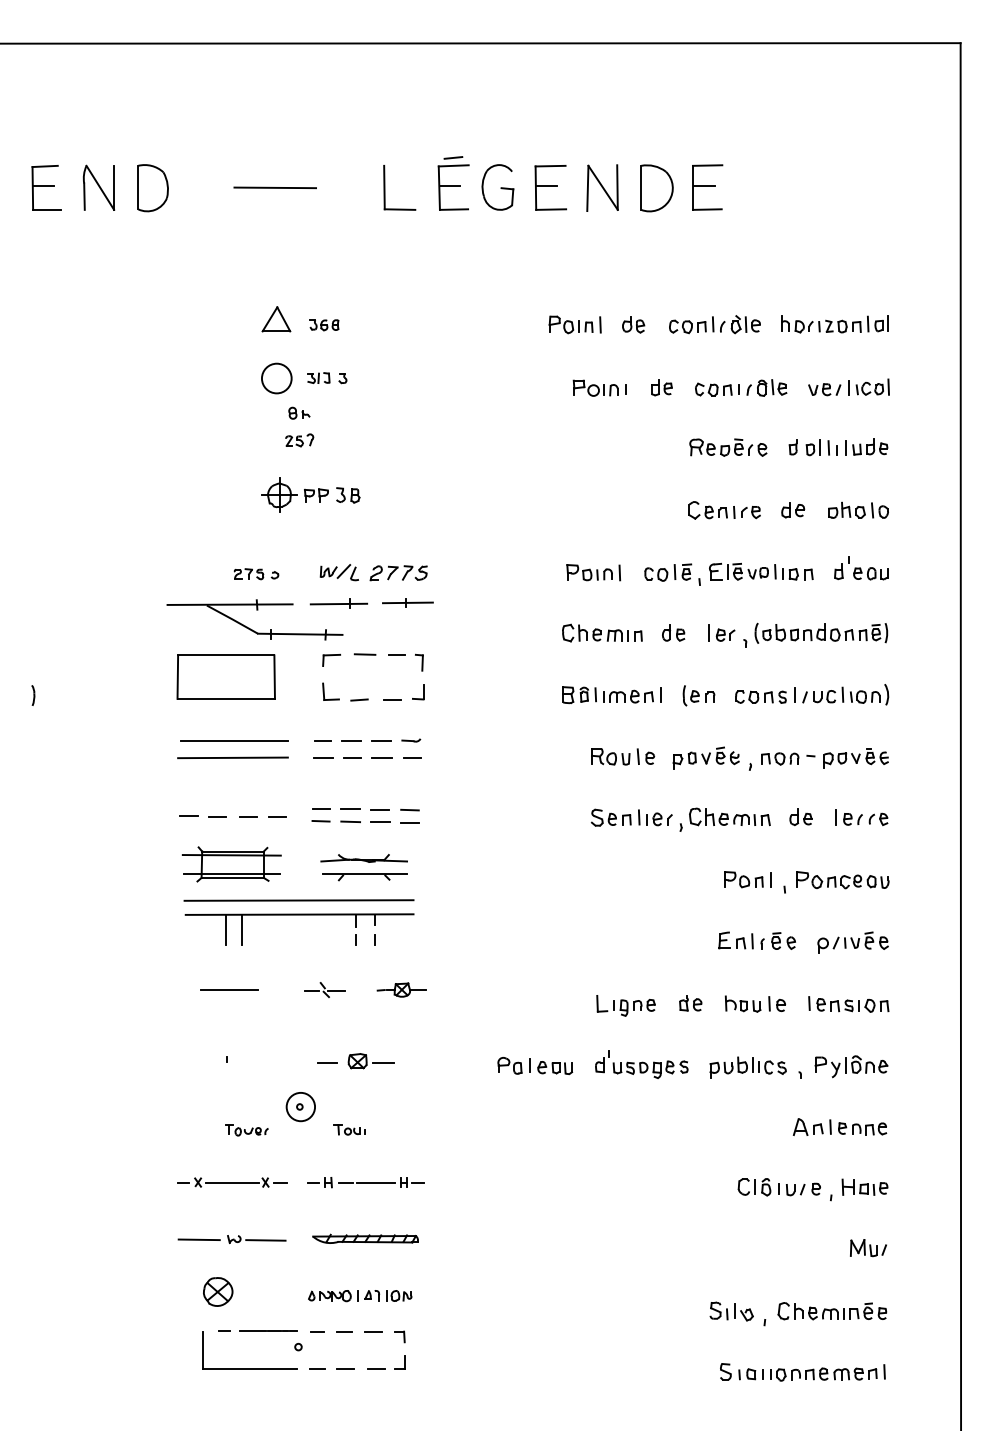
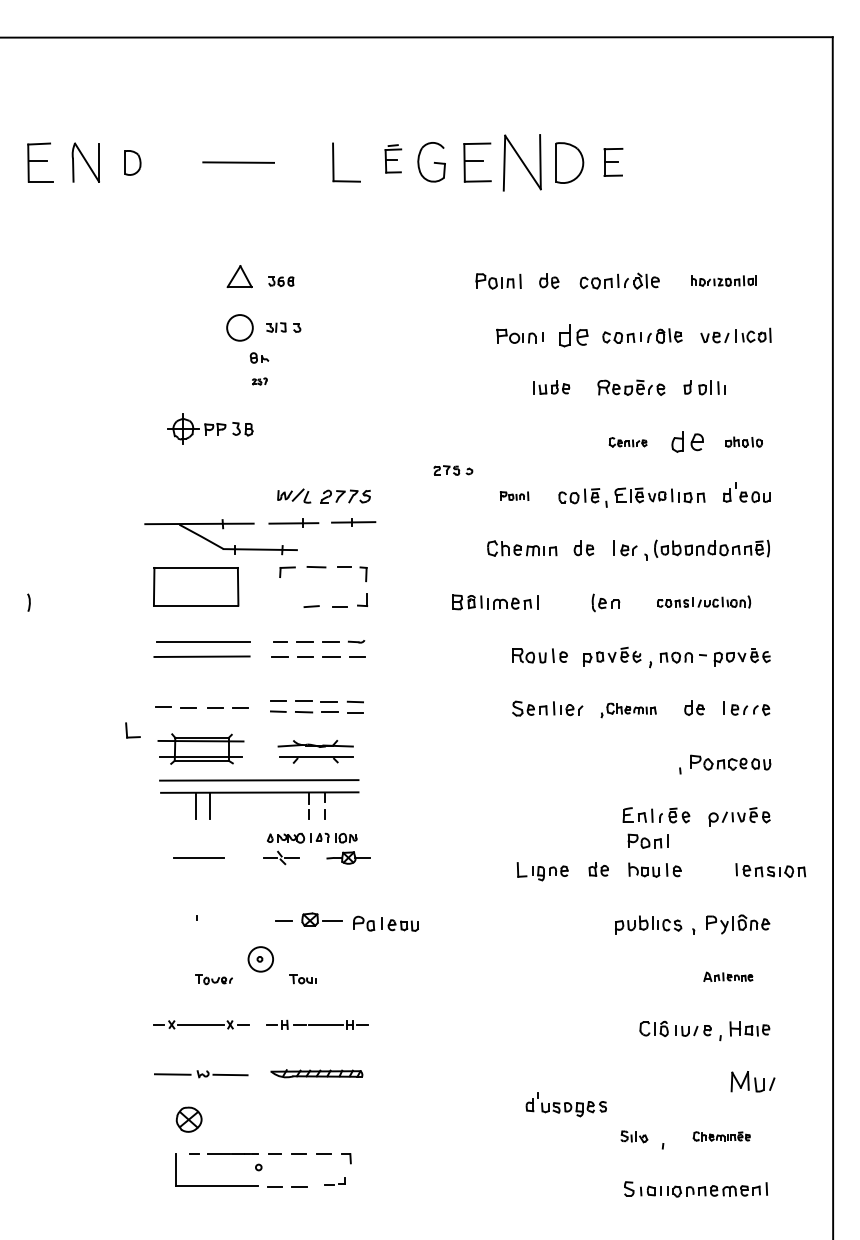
part: (453, 183) -> (393, 158), size x0.6
part: (152, 187) -> (132, 162), size x0.6
part: (602, 187) -> (522, 162), size x1.4
part: (707, 187) -> (613, 162), size x0.7
part: (834, 323) -> (723, 280), size x0.7
part: (661, 387) -> (573, 335), size x1.6
part: (299, 440) -> (259, 381), size x0.6
part: (866, 447) -> (551, 387), moved
part: (310, 494) -> (210, 428), moved
part: (857, 509) -> (743, 441), size x0.7
part: (723, 510) -> (627, 442), size x0.6
part: (793, 510) -> (687, 442), size x1.6
part: (593, 571) -> (514, 495), size x0.6
part: (256, 574) -> (453, 470), moved
part: (330, 691) -> (132, 730), moved
part: (811, 694) -> (703, 601), size x0.7
part: (611, 695) -> (495, 602), moved
part: (724, 819) -> (628, 710), size x0.7
part: (746, 878) -> (647, 840), moved
part: (848, 1004) -> (770, 870), moved
part: (640, 1064) -> (565, 1104), moved
part: (534, 1065) -> (385, 923), moved
part: (840, 1126) -> (728, 976), size x0.6
part: (868, 1247) -> (752, 1081), size x1.4
part: (360, 1295) -> (312, 837), moved
part: (731, 1311) -> (634, 1136), size x0.7
part: (832, 1311) -> (721, 1136), size x0.6
part: (385, 1363) -> (334, 1181), size x0.6

